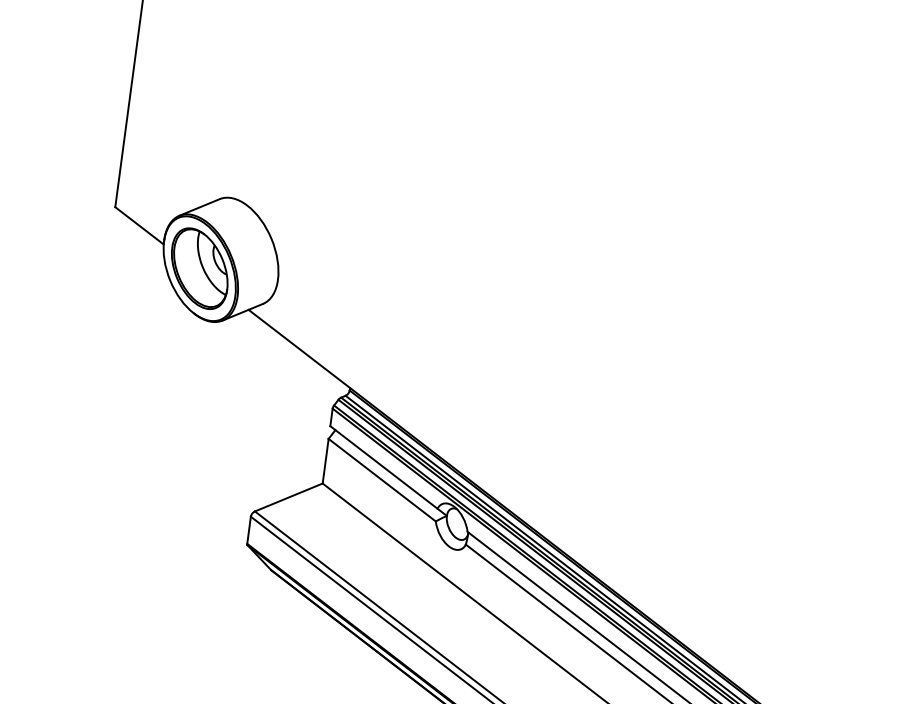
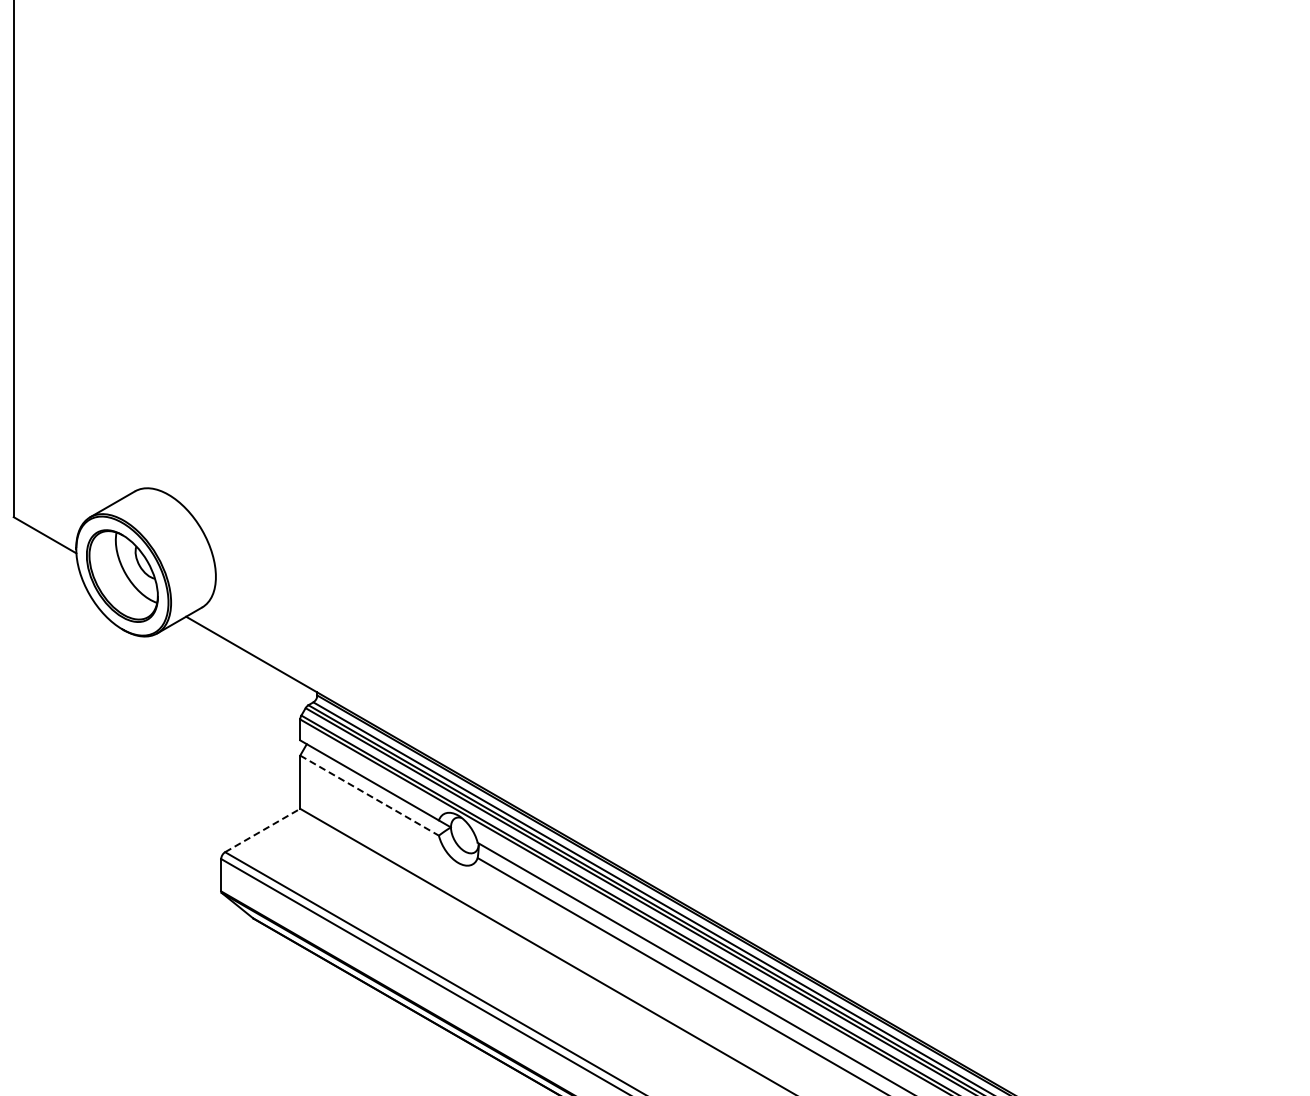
line: (383, 480) -> (370, 795), solid -> dashed
line: (289, 497) -> (263, 830), solid -> dashed

